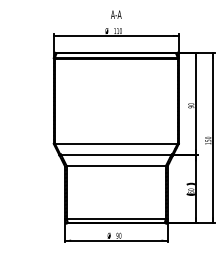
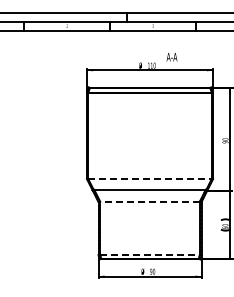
text: (115, 15) -> (171, 57), moved
line: (116, 143) -> (150, 178), solid -> dashed
line: (116, 166) -> (150, 201), solid -> dashed
line: (116, 218) -> (150, 254), solid -> dashed

